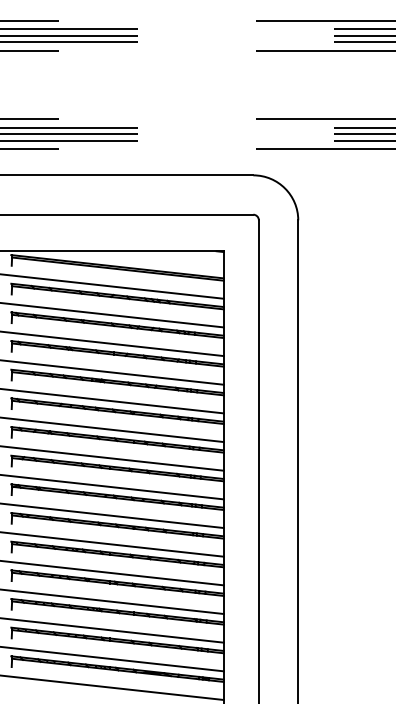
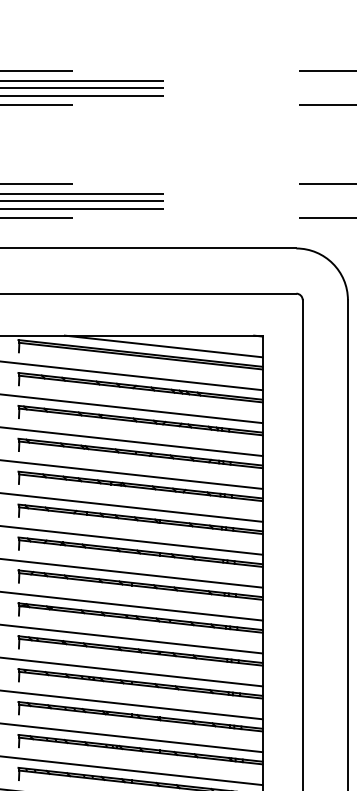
line: (137, 260) -> (163, 346), added

